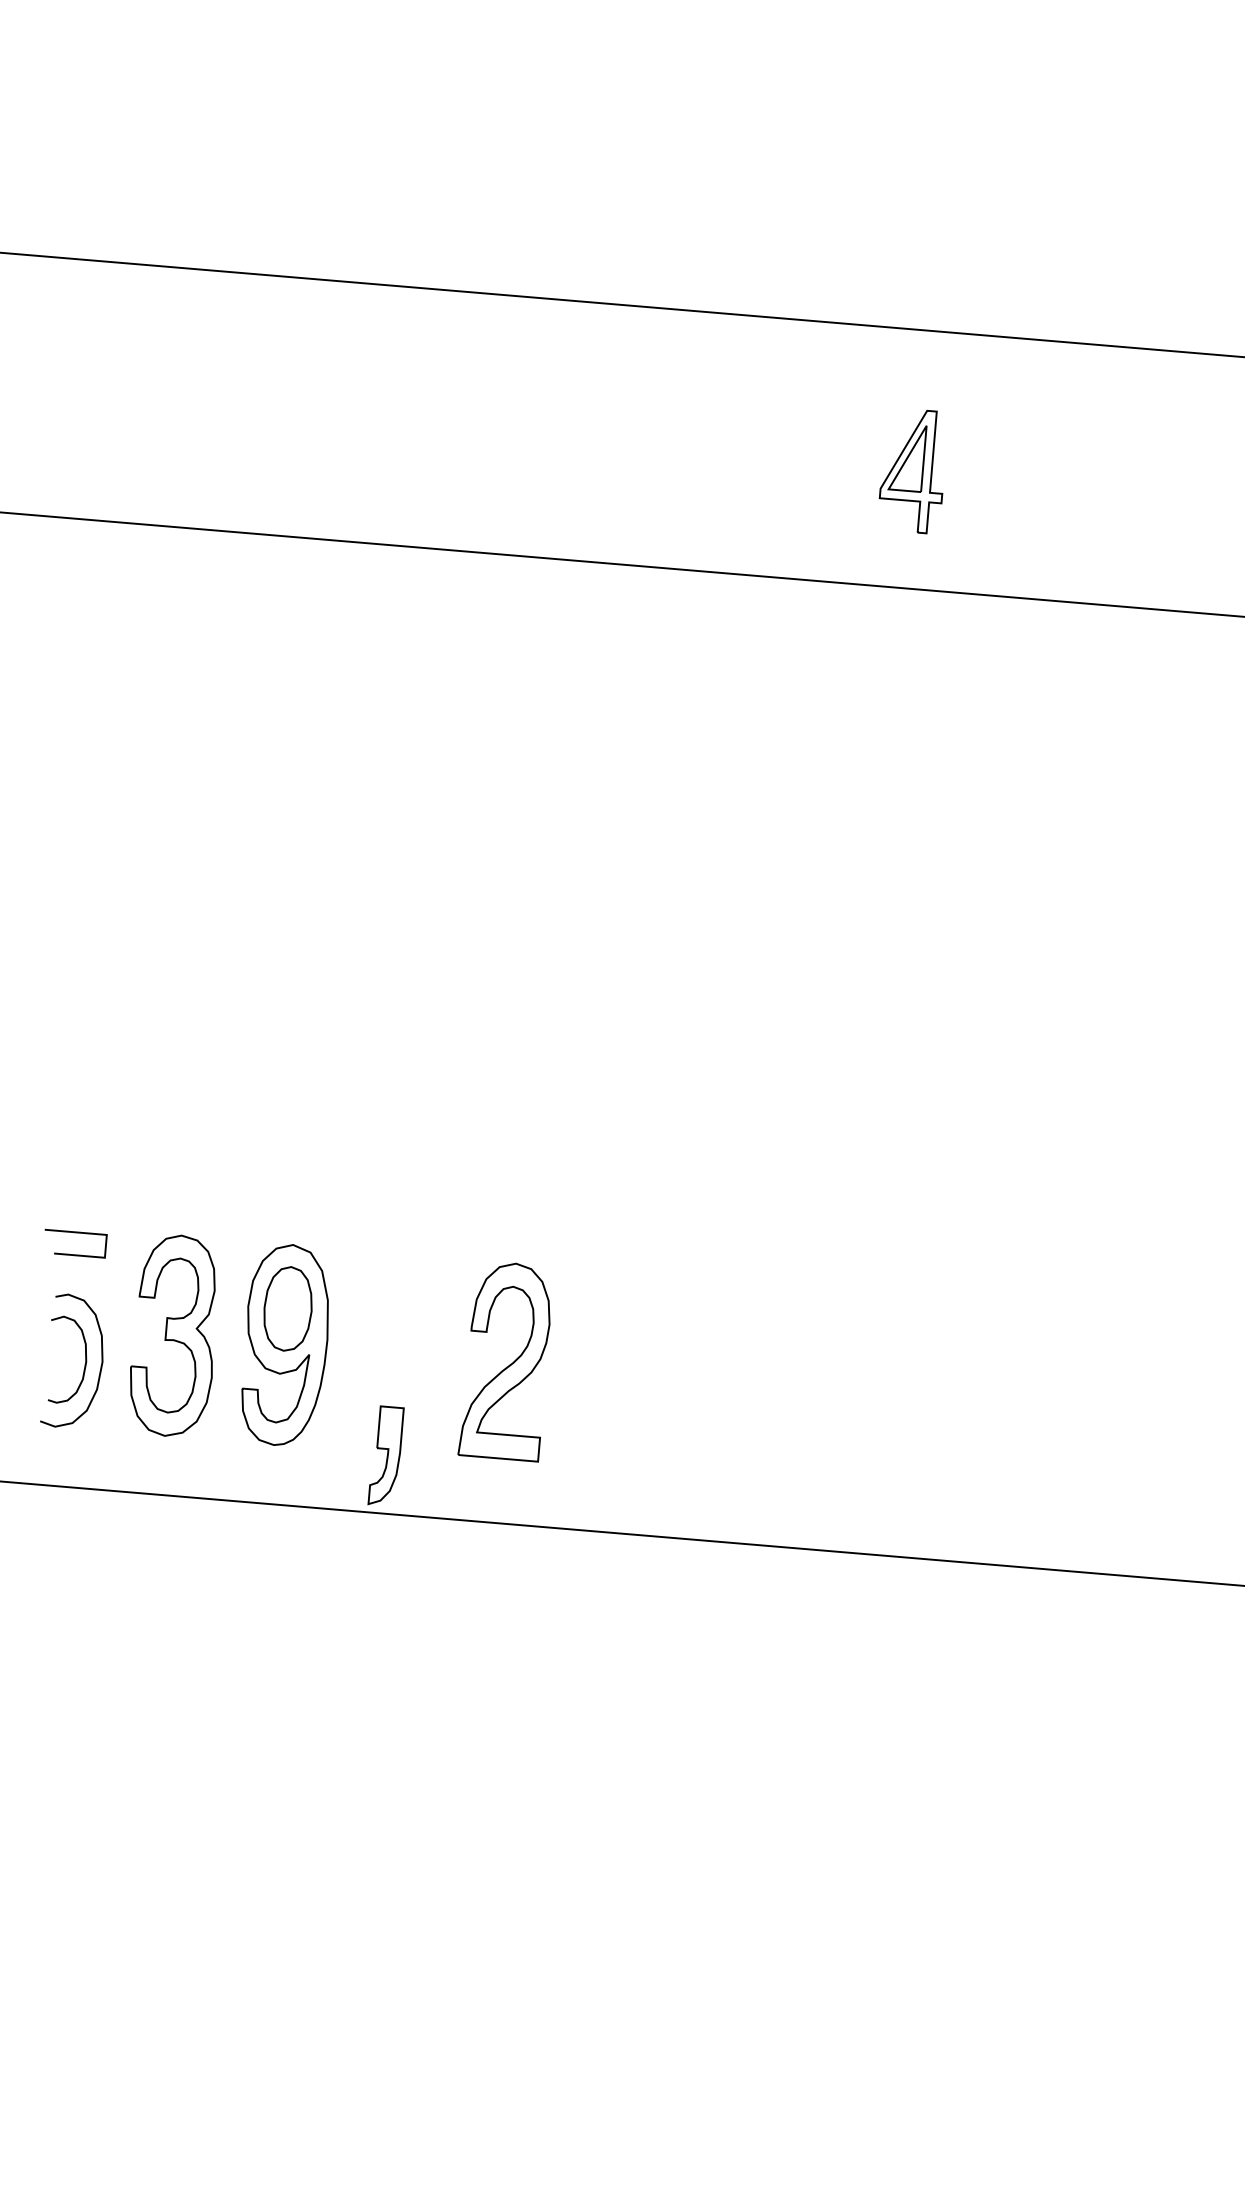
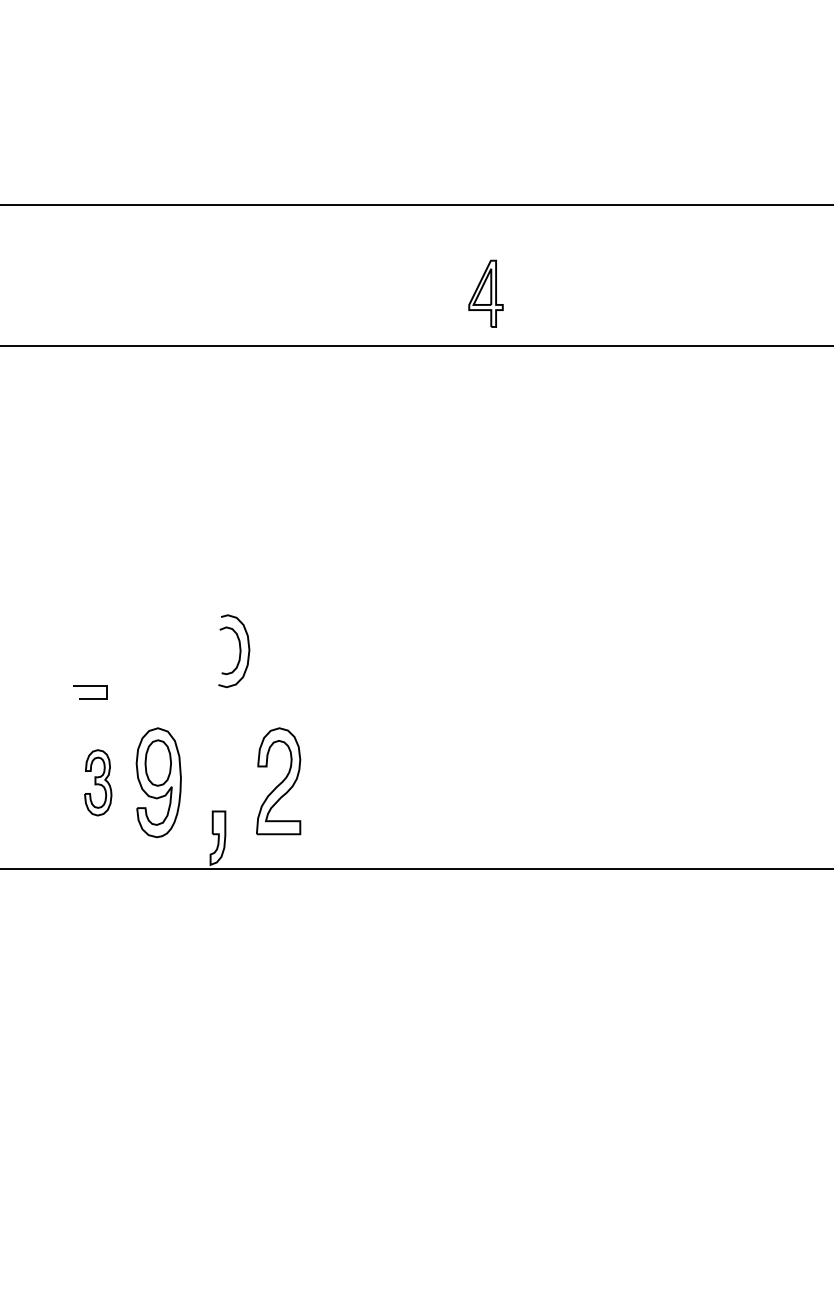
part: (912, 470) -> (485, 293), moved
line: (76, 1232) -> (90, 686), moved
part: (175, 1335) -> (98, 782), size x0.6
part: (74, 1362) -> (234, 651), moved

